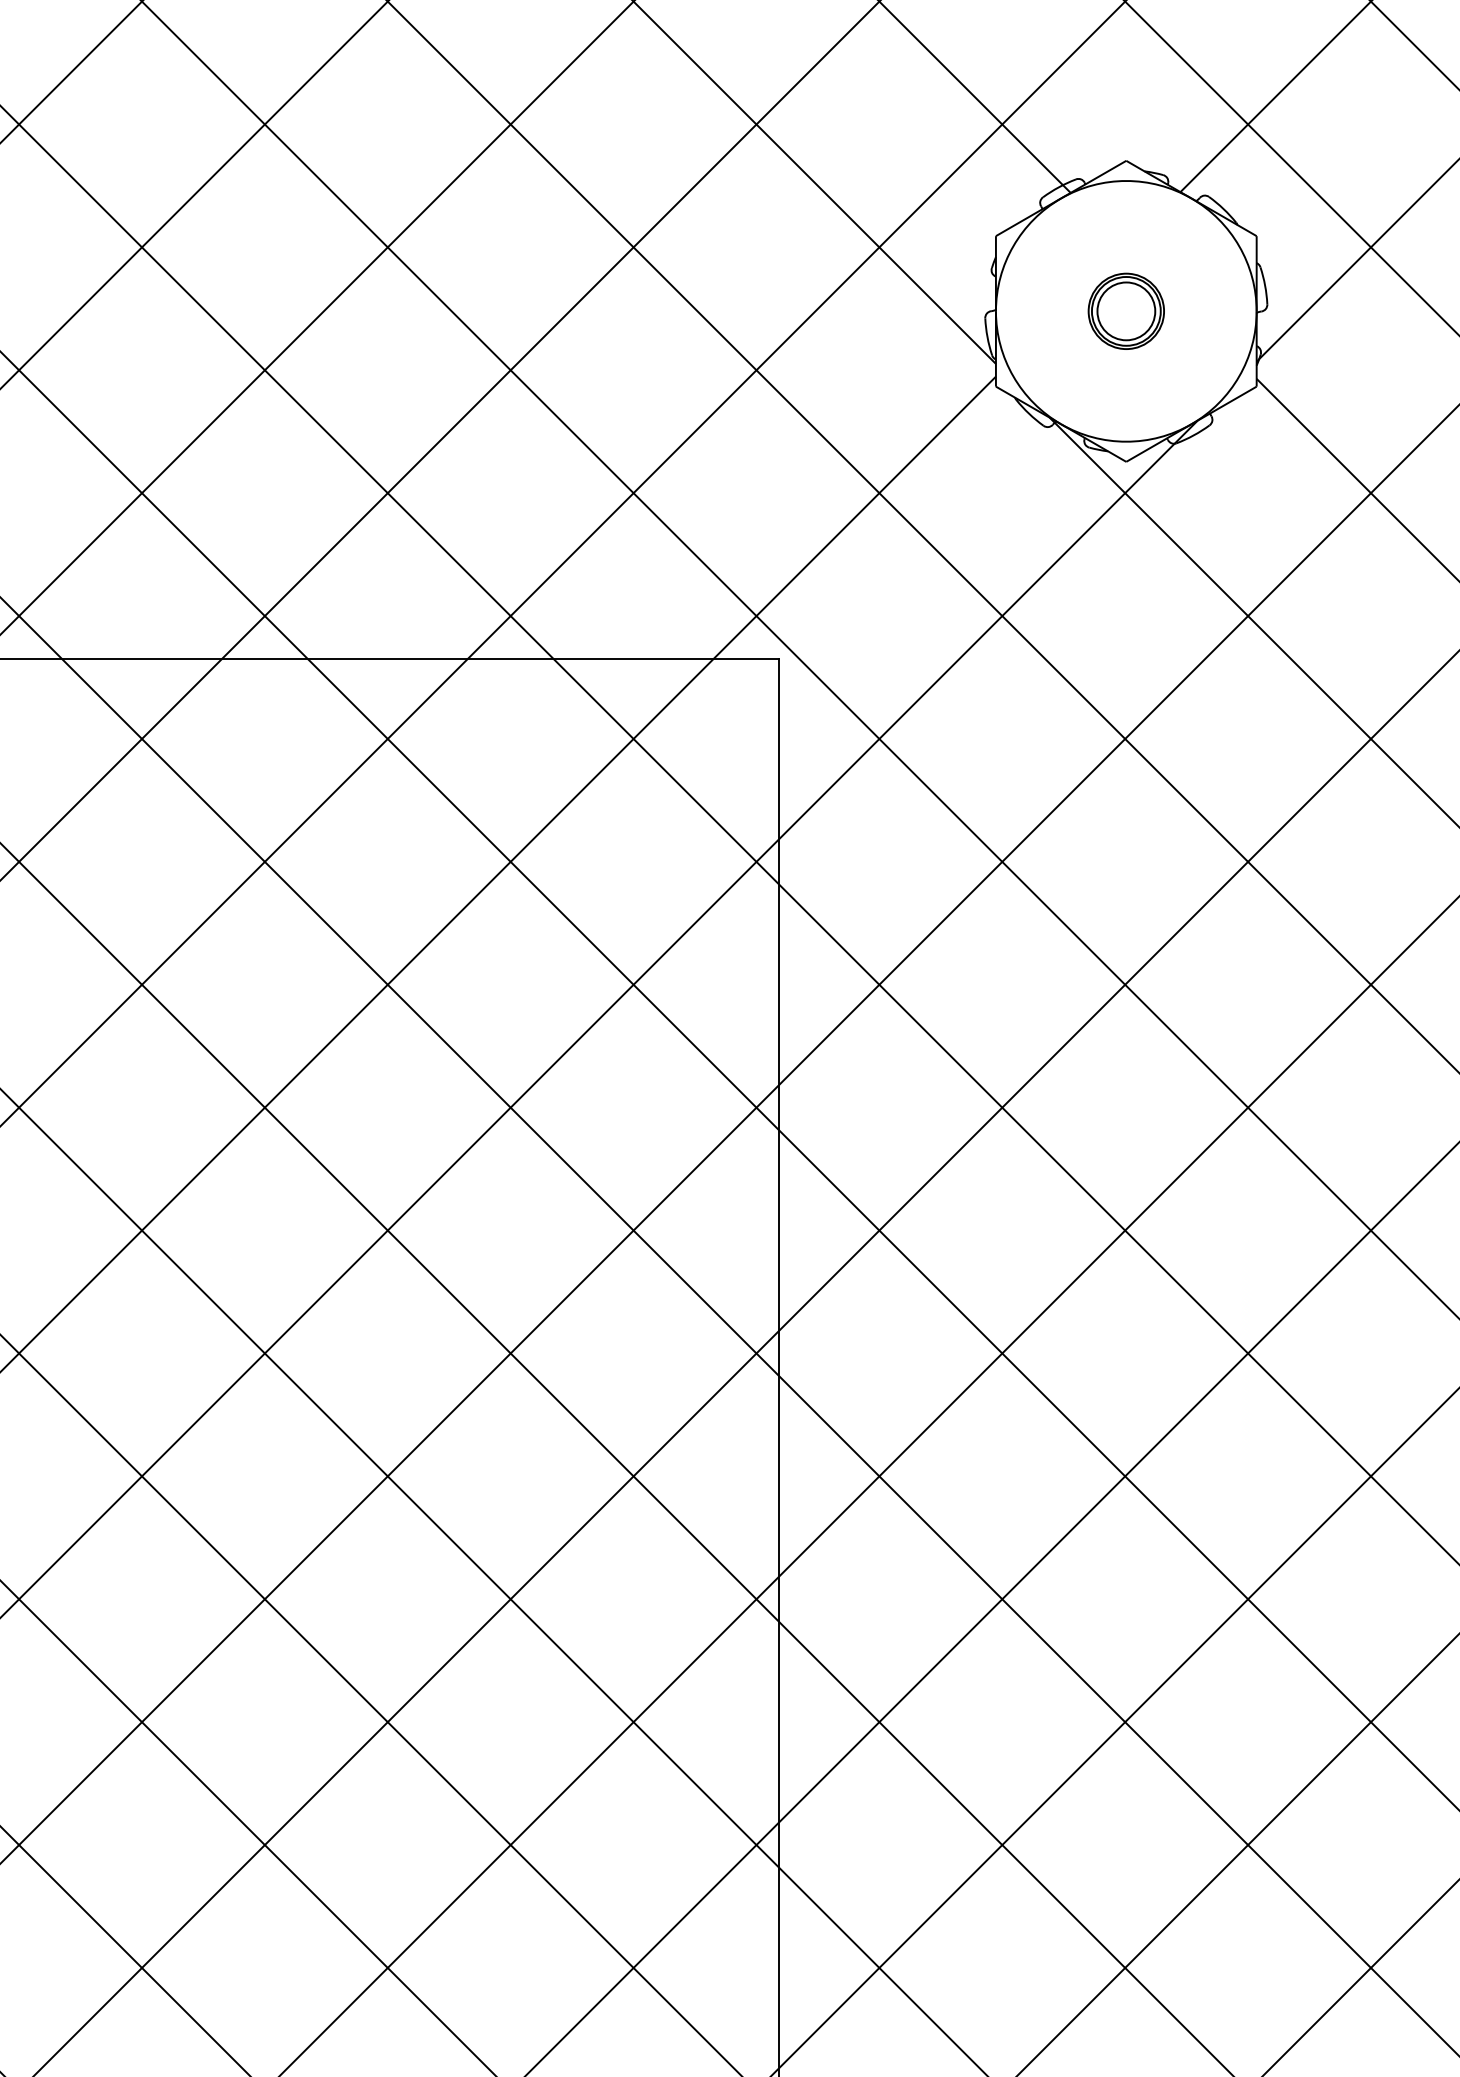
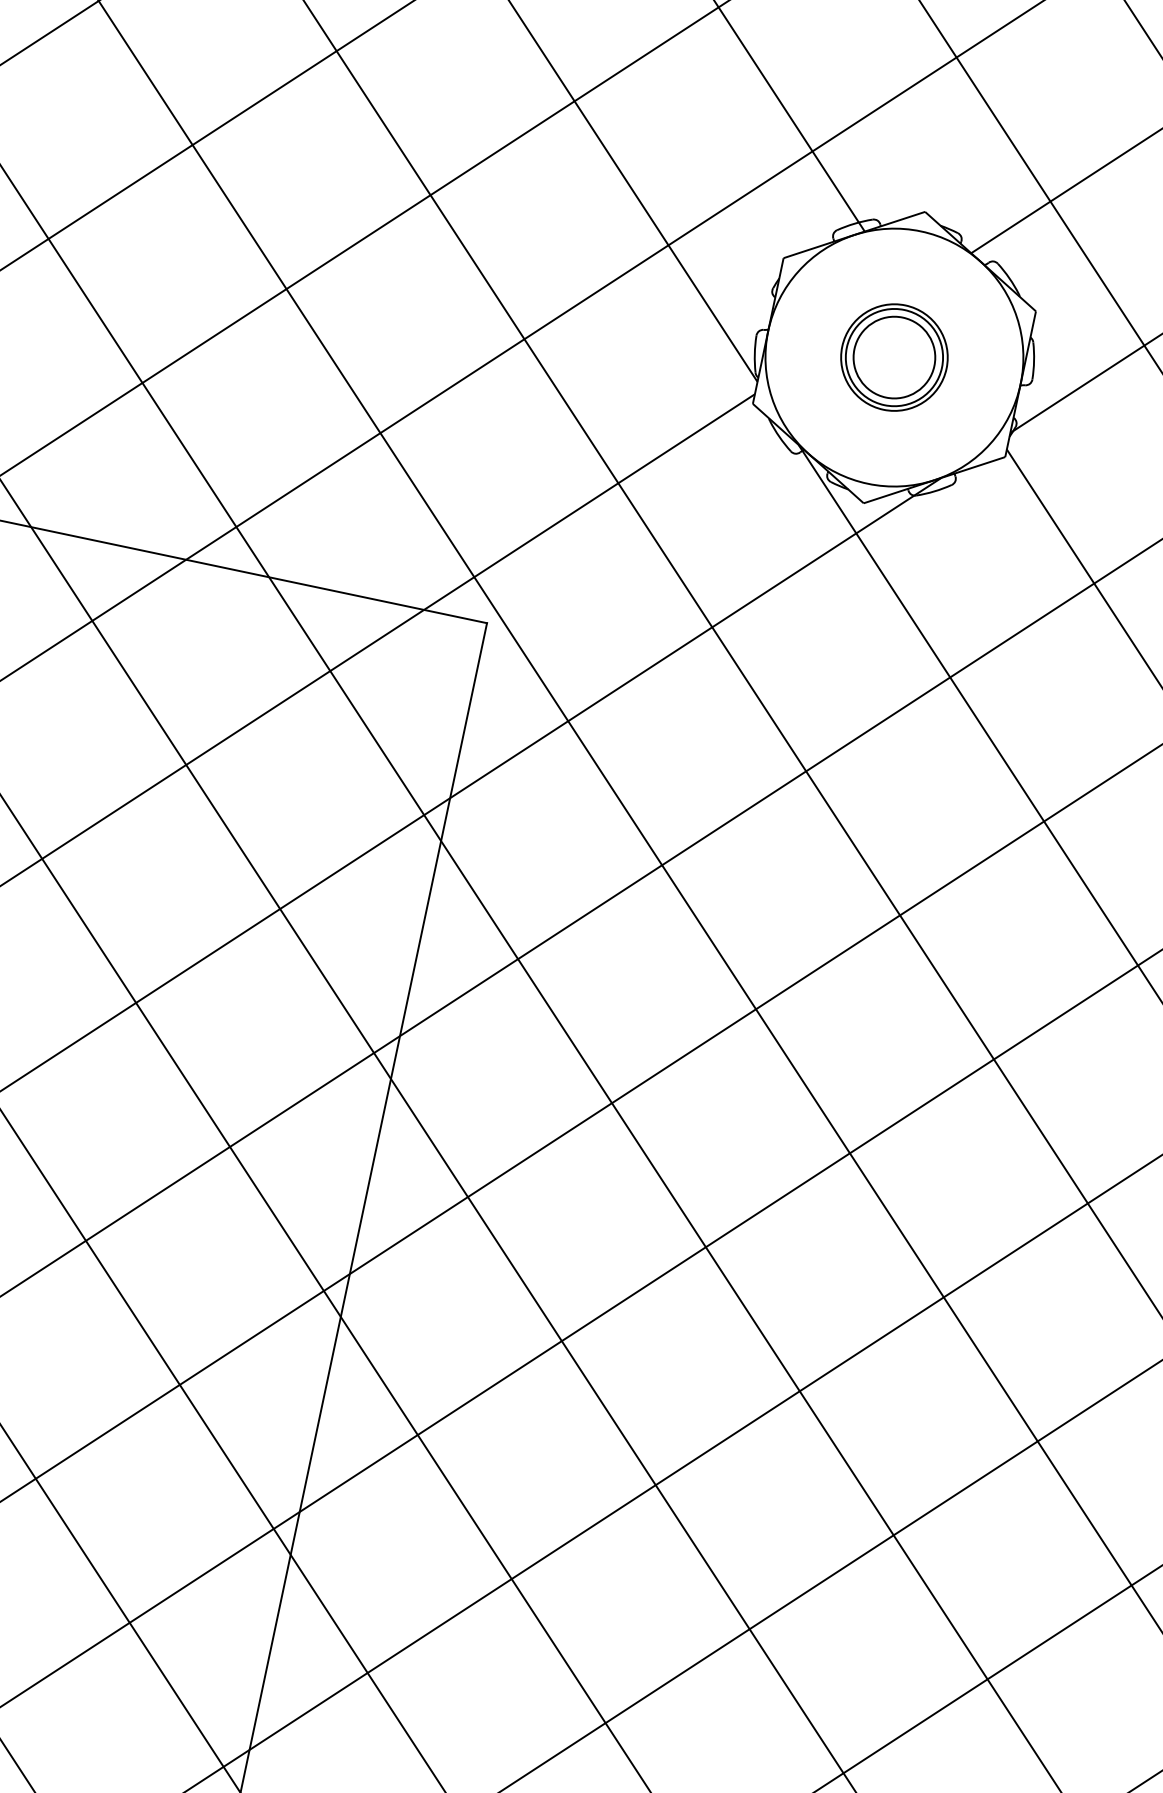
part: (1126, 311) -> (894, 357), size x1.43

